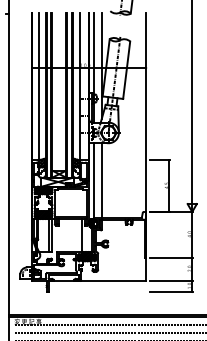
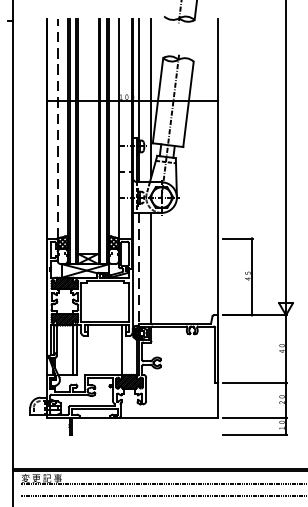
line: (38, 86) -> (57, 128), solid -> dashed
line: (93, 181) -> (139, 269), solid -> dashed

